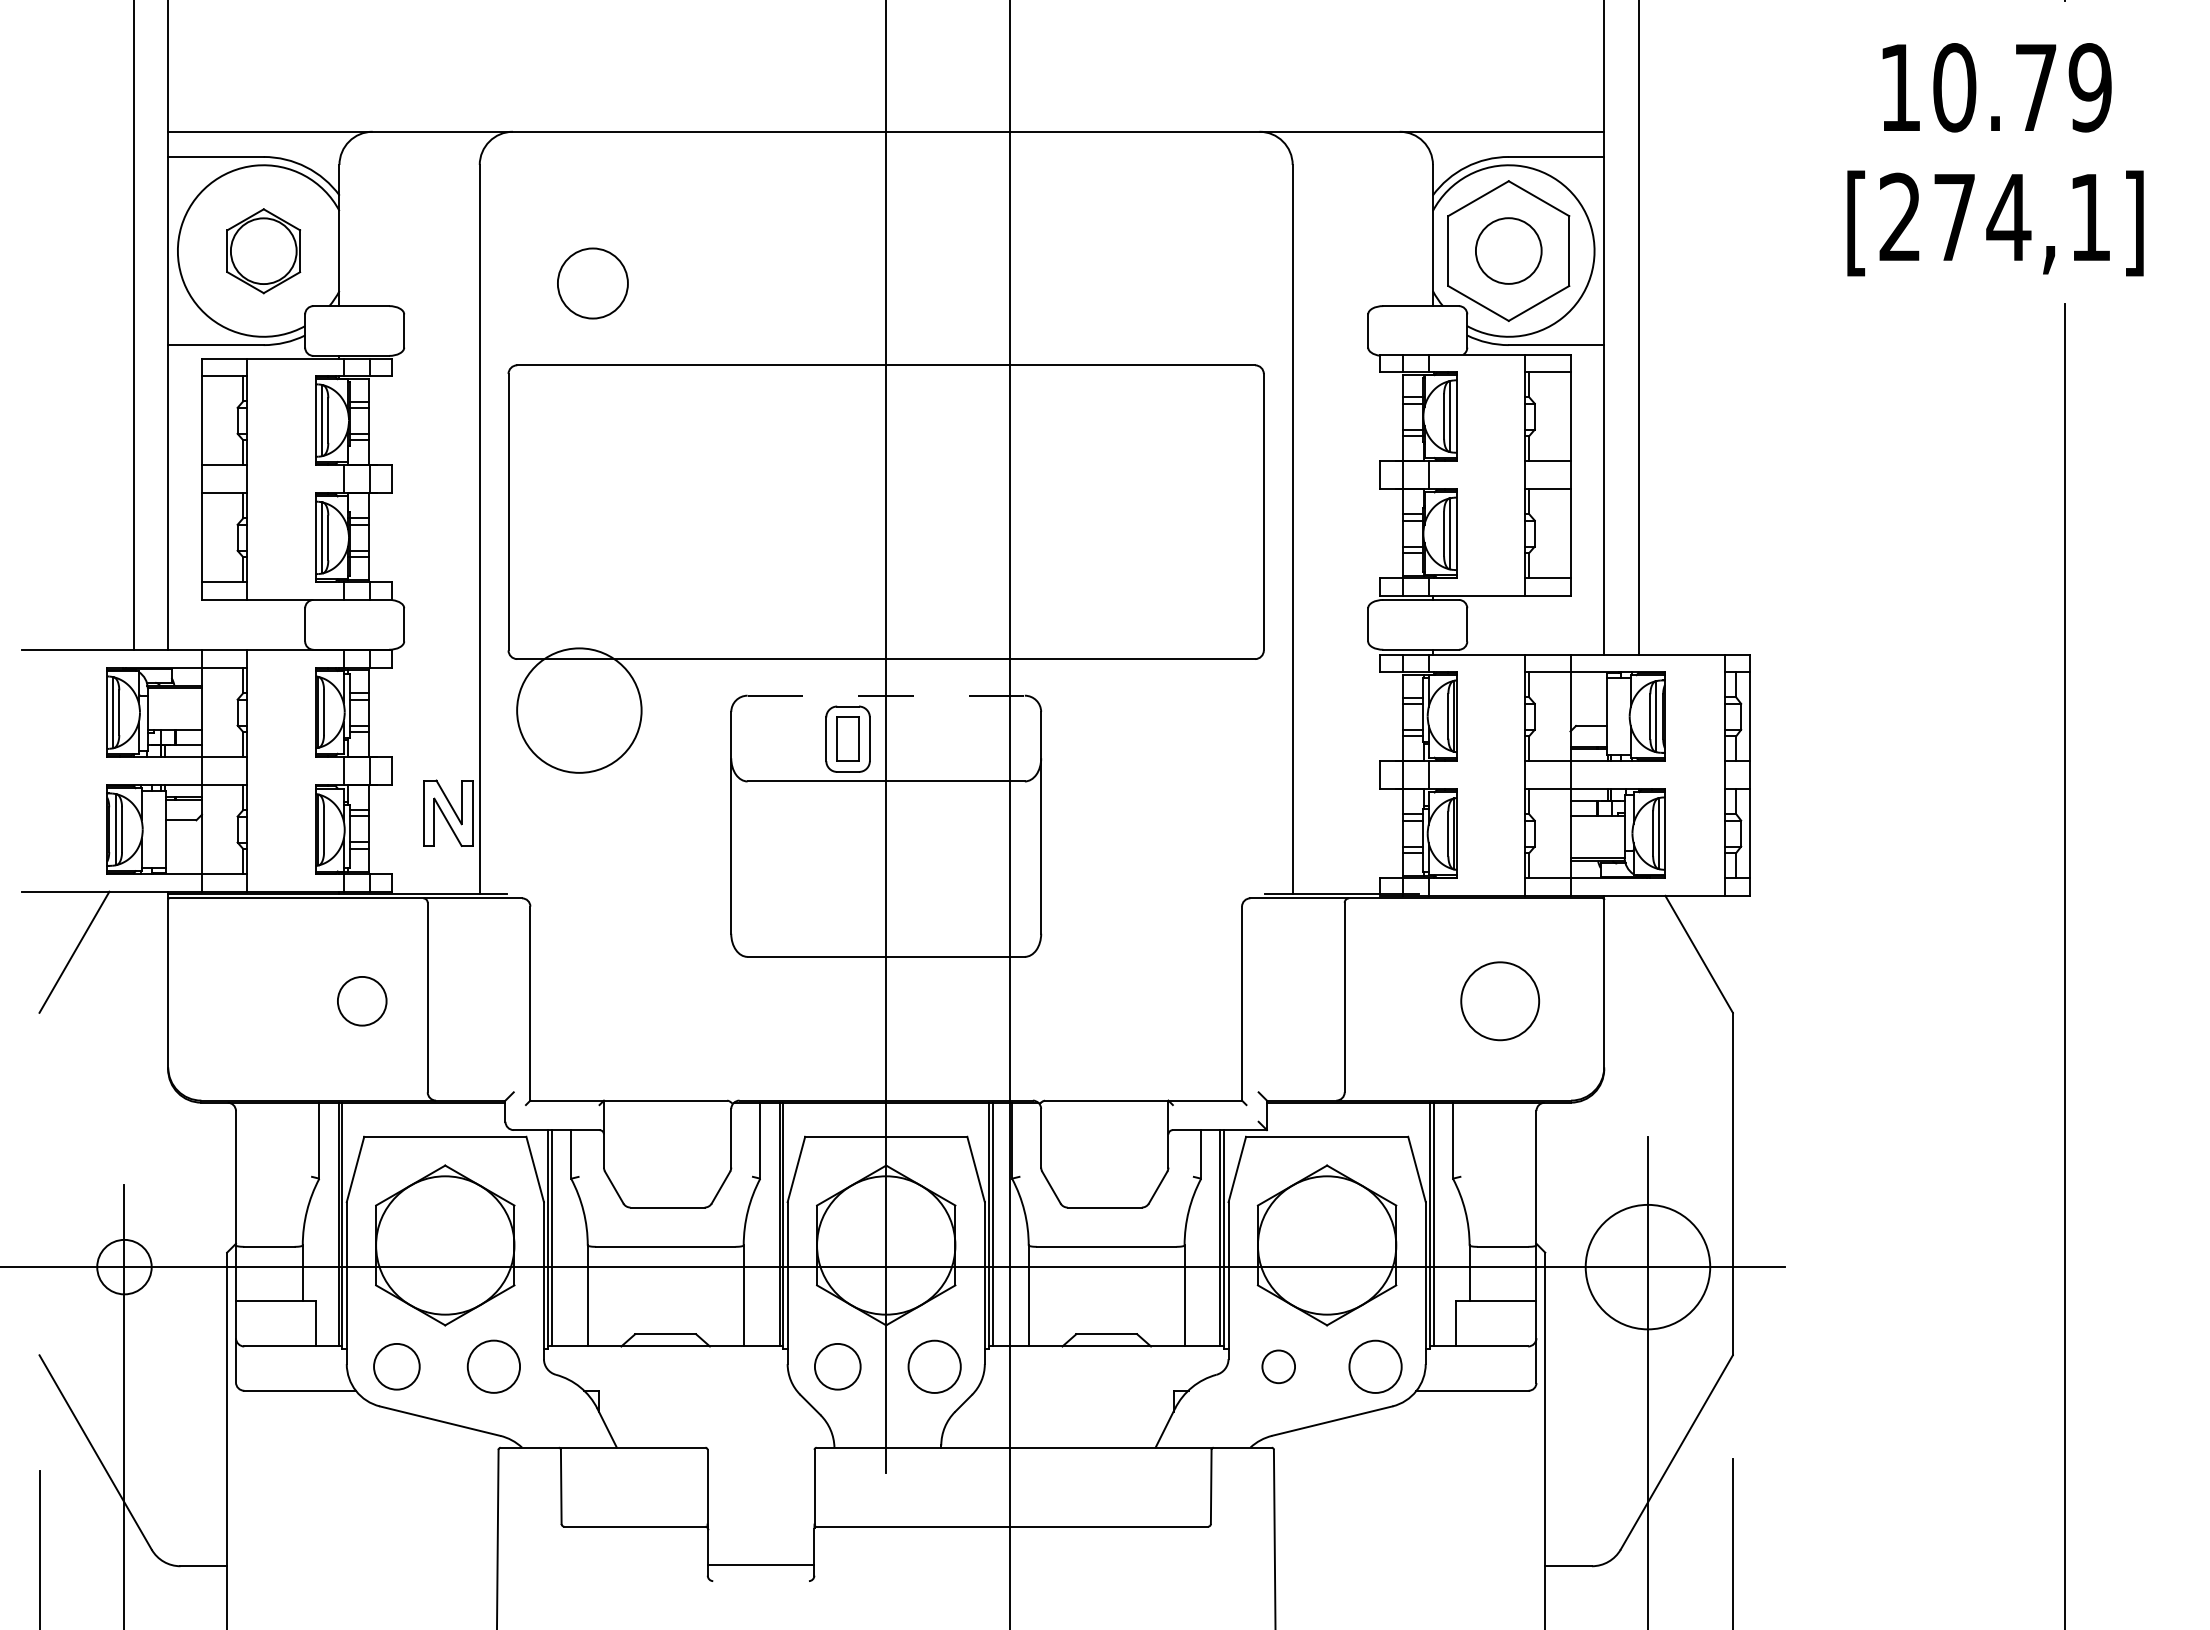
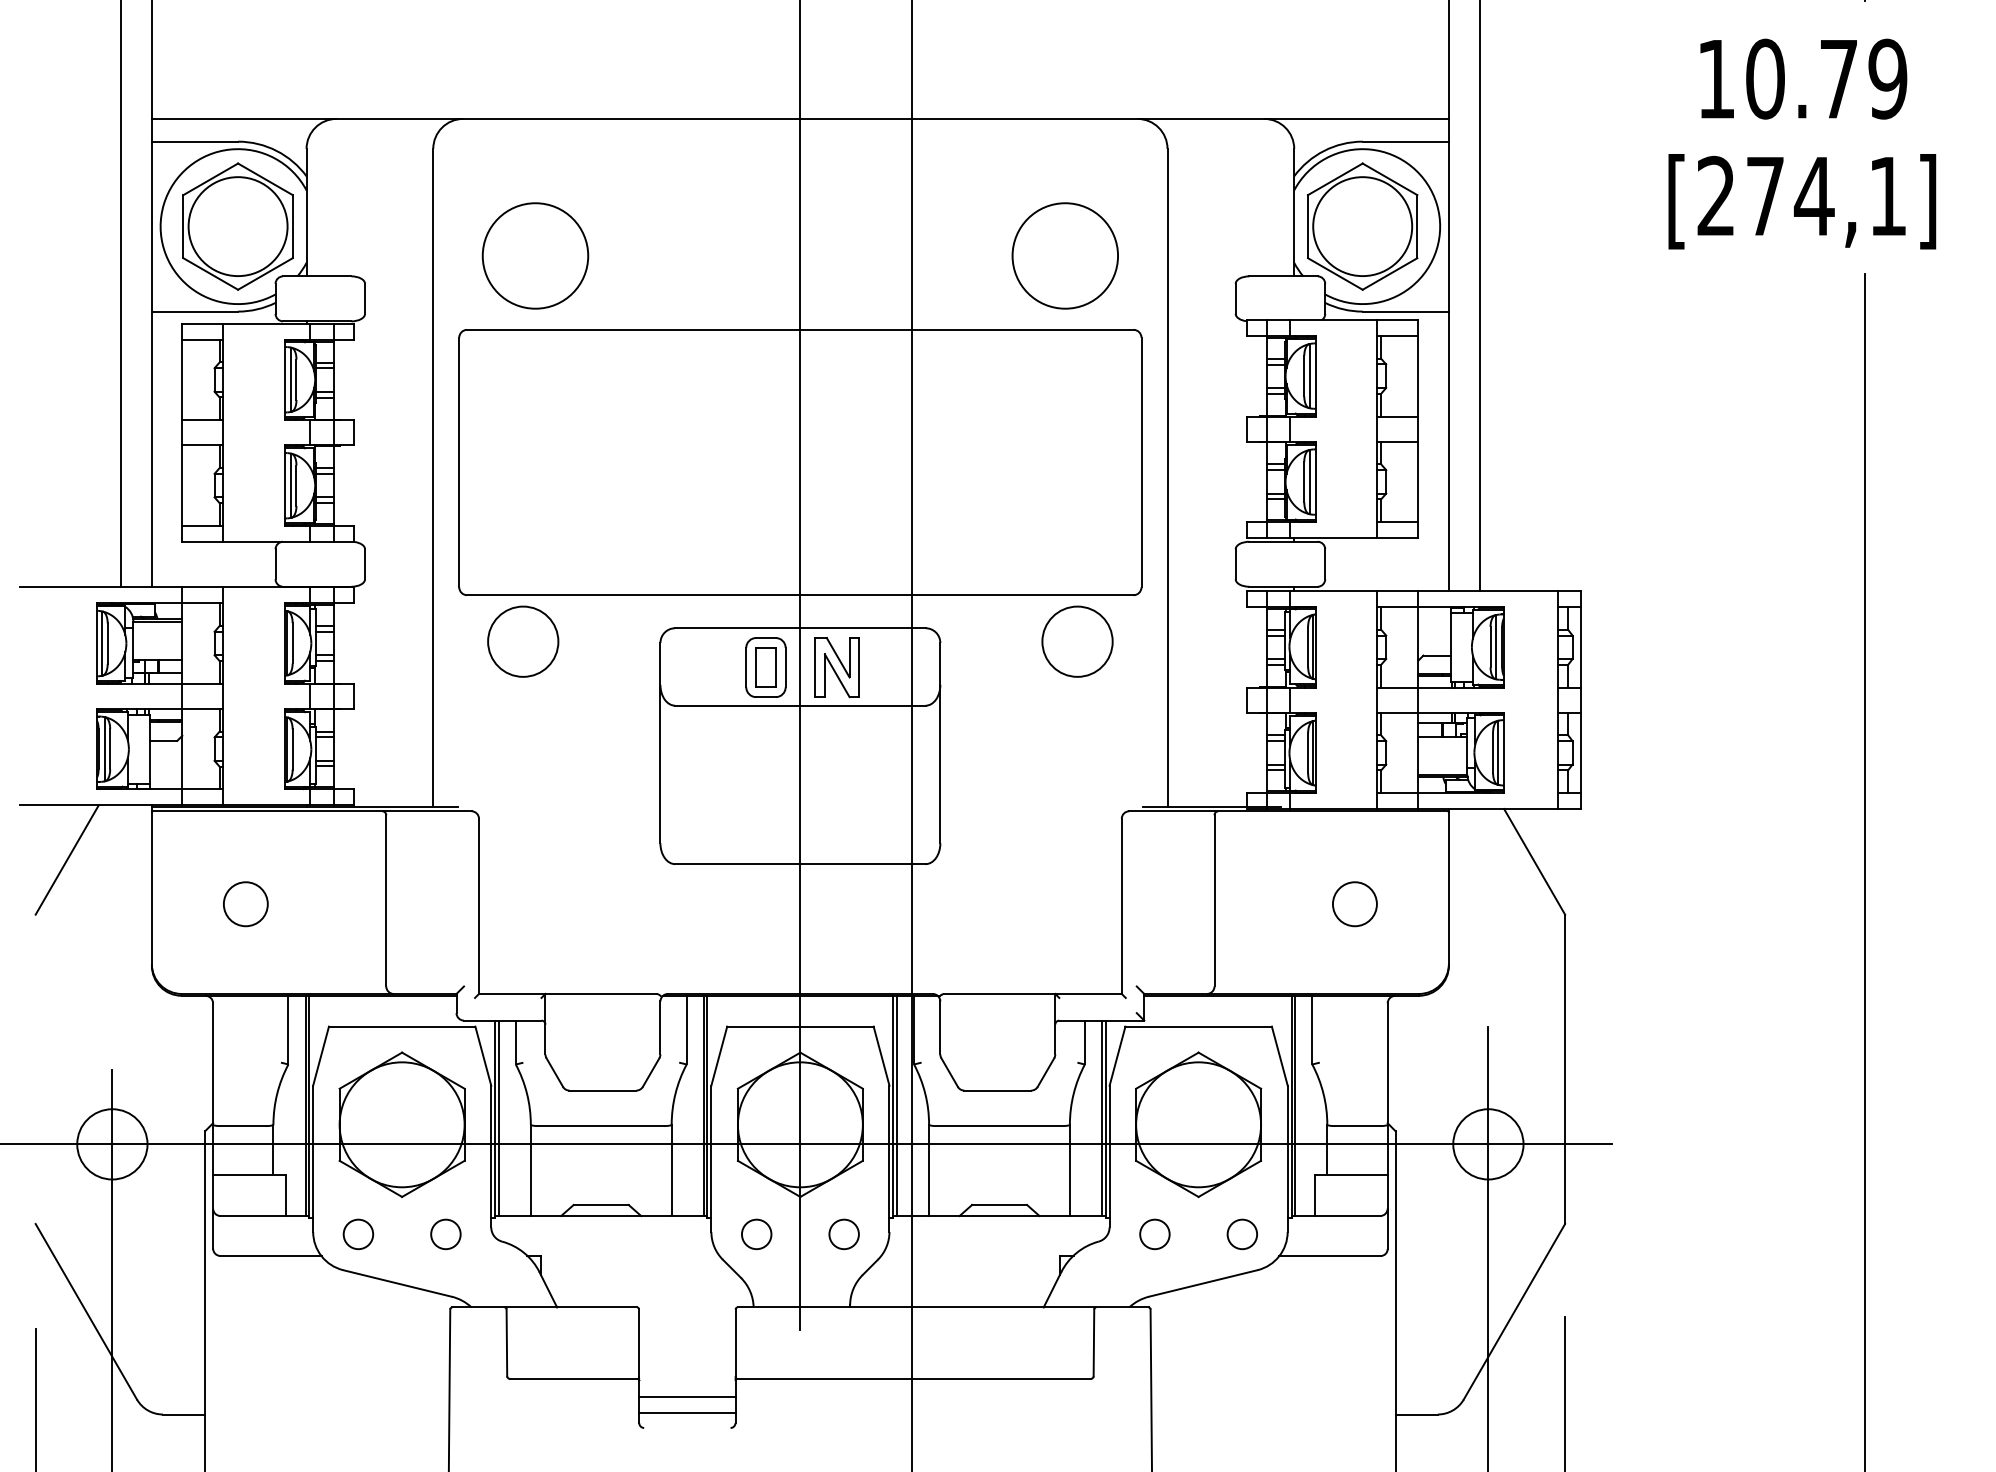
circle: (1508, 250) -> (1362, 226), size x1.67
part: (263, 251) -> (237, 227), size x1.67
circle: (592, 283) -> (535, 255), size x1.67
circle: (1179, 283) -> (1065, 255), added
line: (886, 695) -> (800, 628), dashed -> solid
circle: (579, 710) -> (523, 641), size x0.62
circle: (1192, 710) -> (1077, 641), added
part: (448, 812) -> (837, 666), moved
circle: (1499, 1000) -> (1354, 903), size x0.62
circle: (362, 1001) -> (246, 904), moved
circle: (124, 1267) -> (112, 1144), size x1.43
circle: (1647, 1267) -> (1487, 1144), size x0.62
circle: (396, 1366) -> (358, 1234), size x0.71
circle: (493, 1366) -> (445, 1234), size x0.62
circle: (837, 1366) -> (756, 1234), size x0.71
circle: (934, 1366) -> (844, 1234), size x0.62
circle: (1375, 1366) -> (1242, 1234), size x0.62
line: (760, 1547) -> (686, 1397), added

